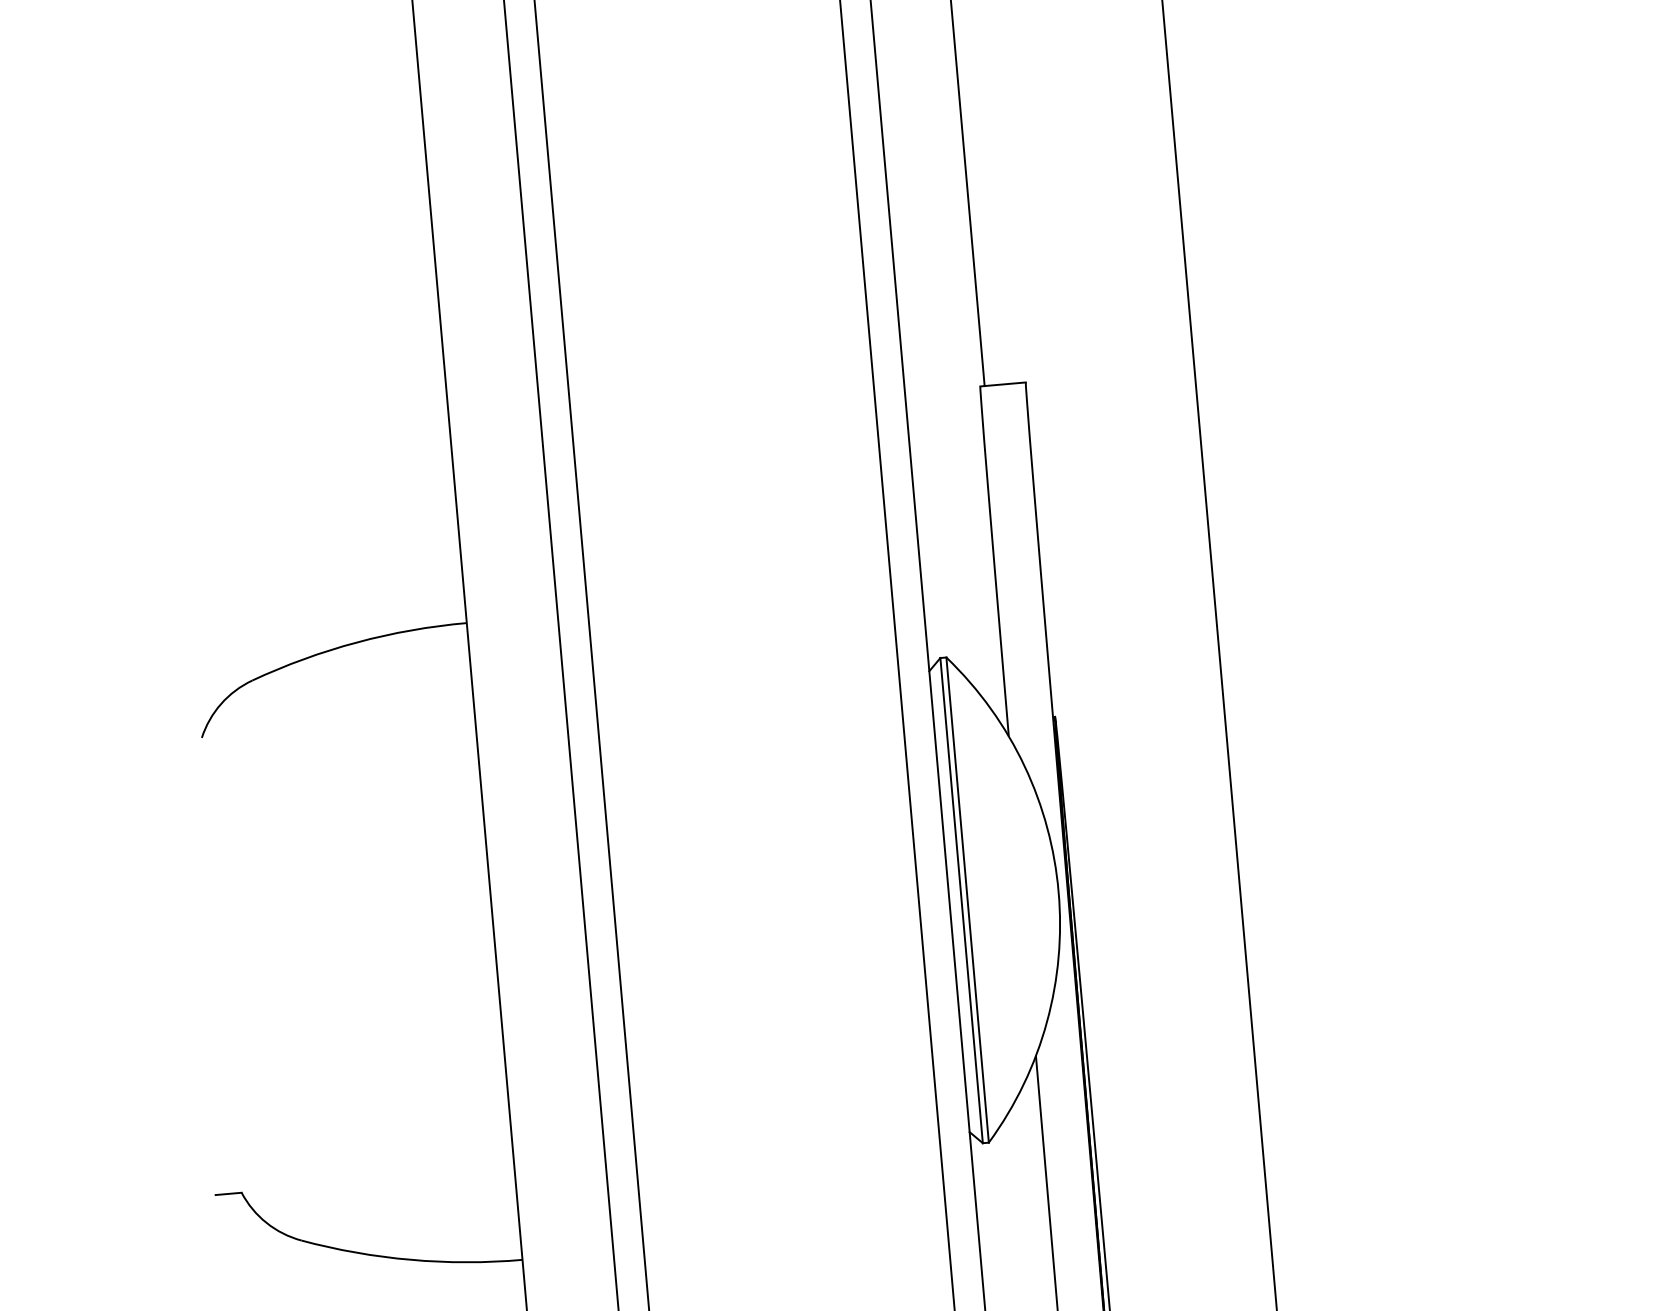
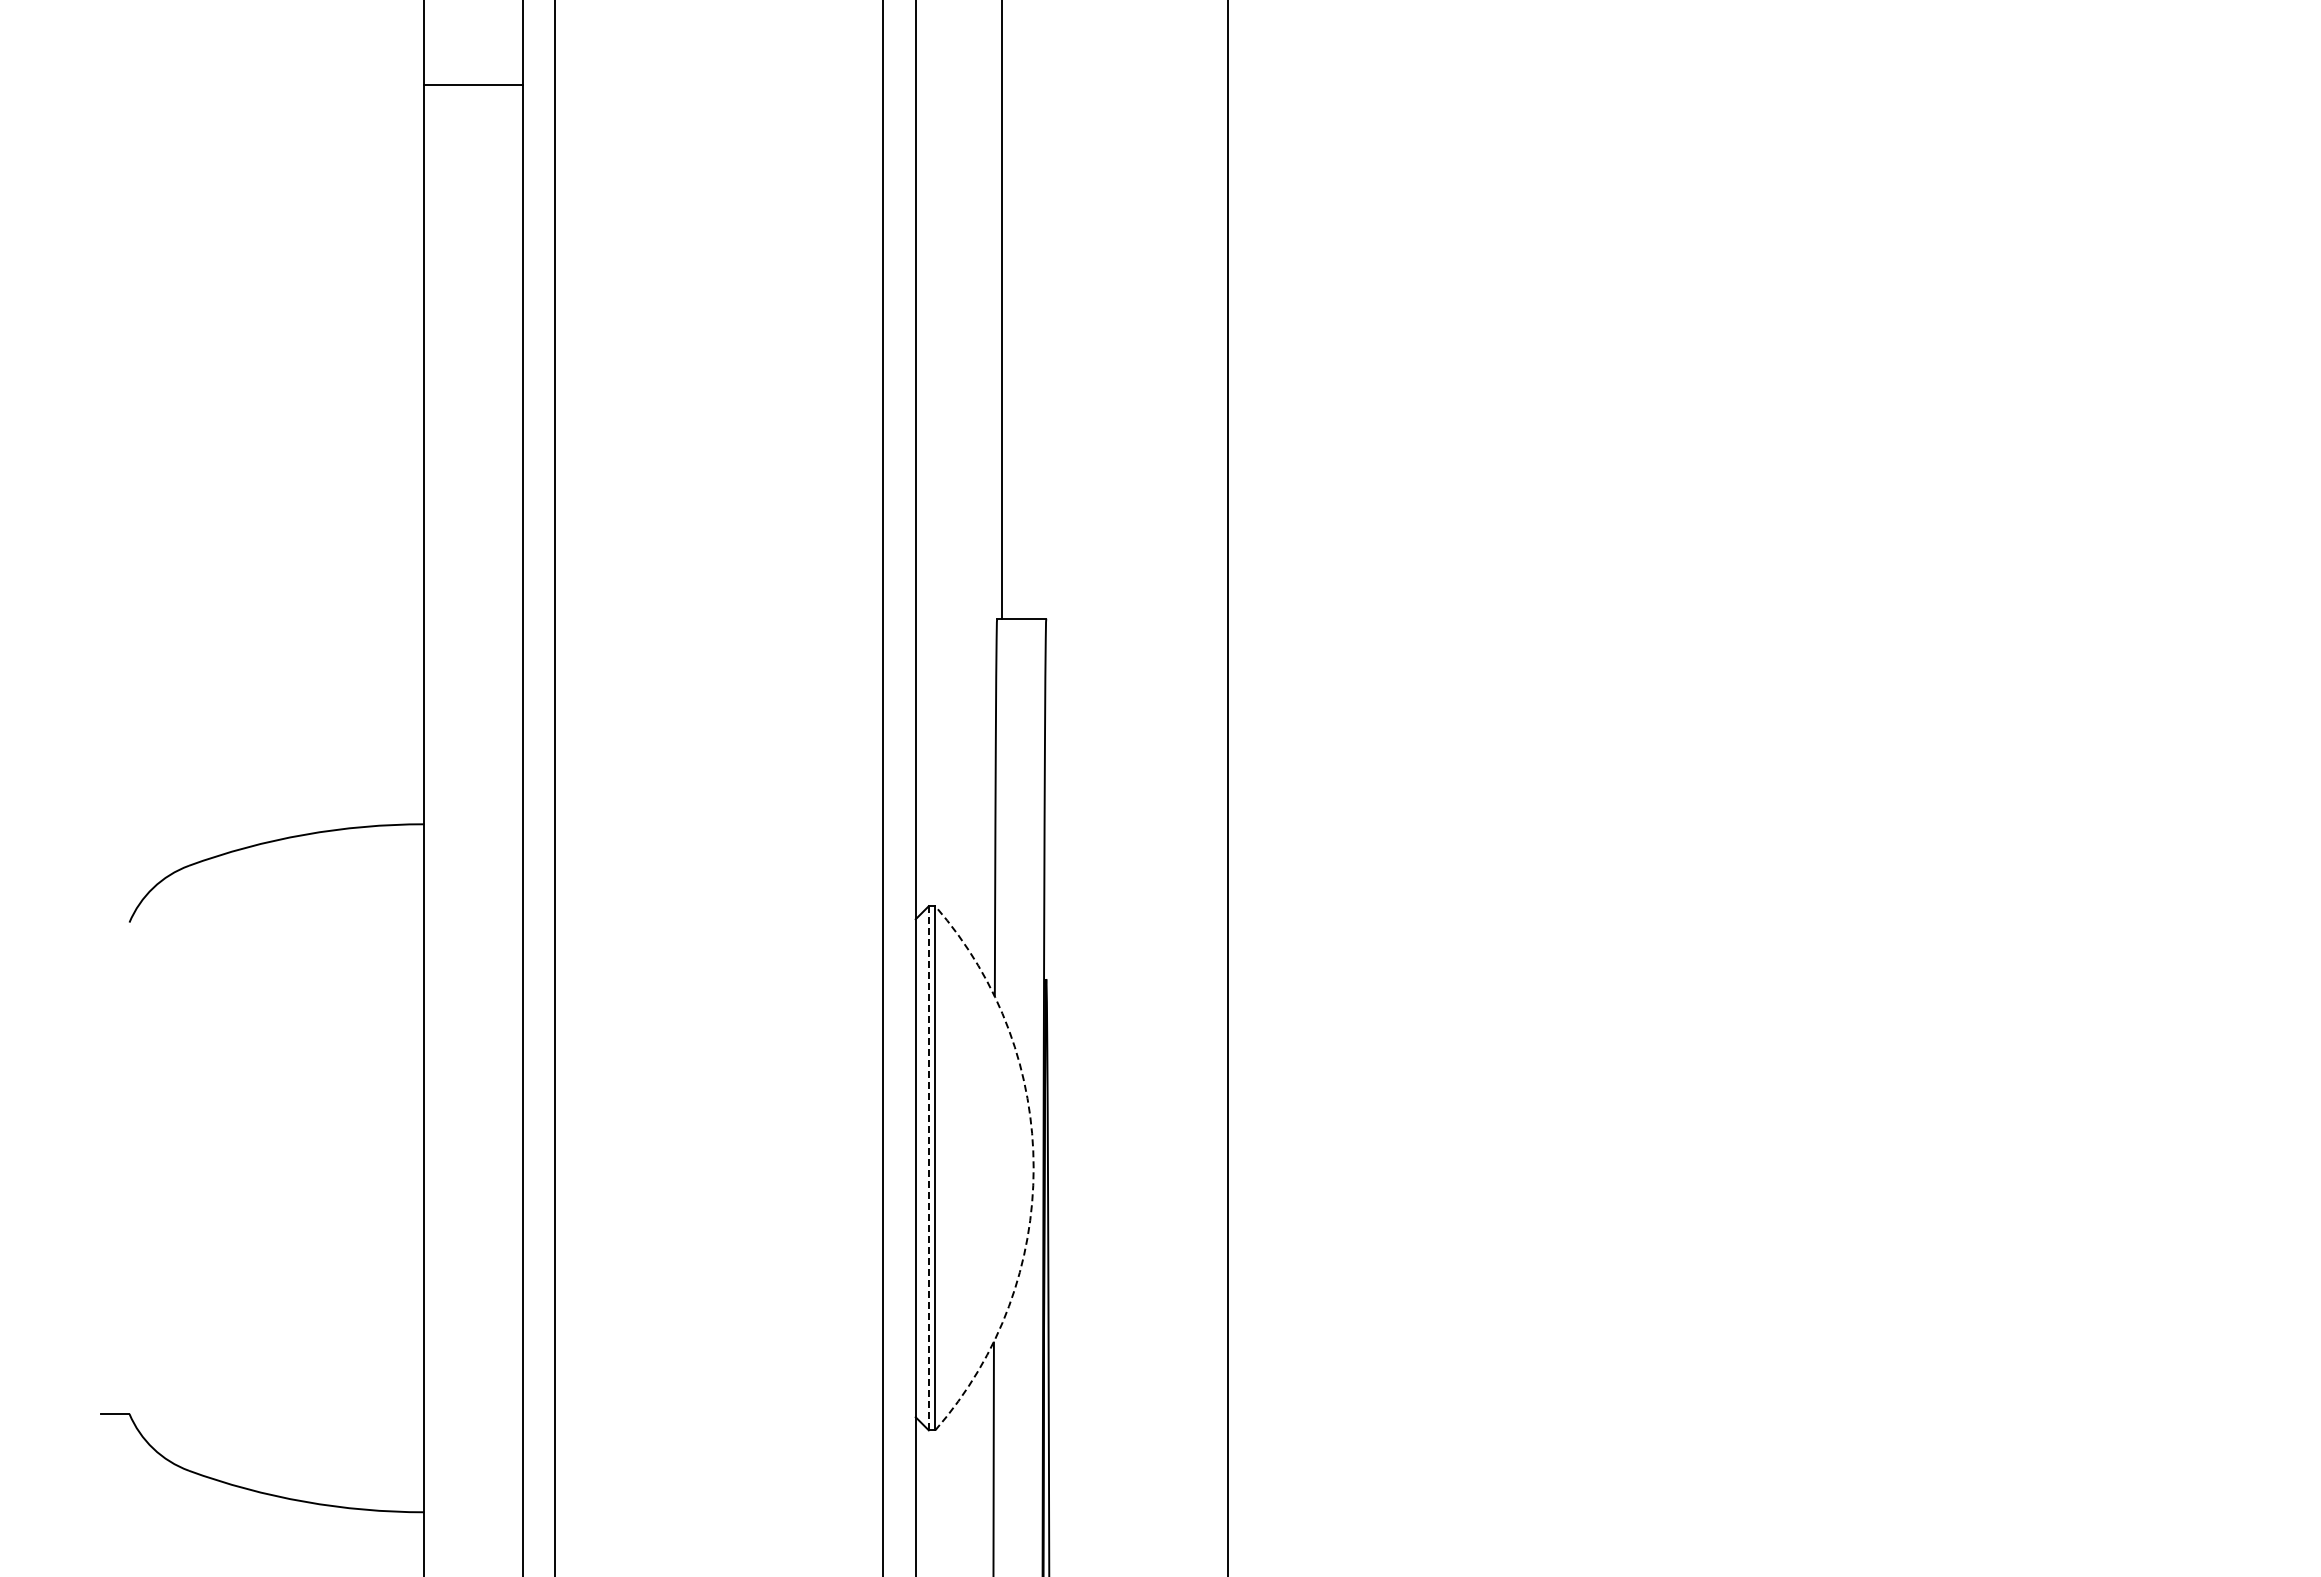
arc: (1058, 892) -> (1033, 1168), solid -> dashed
line: (961, 900) -> (928, 1168), solid -> dashed

